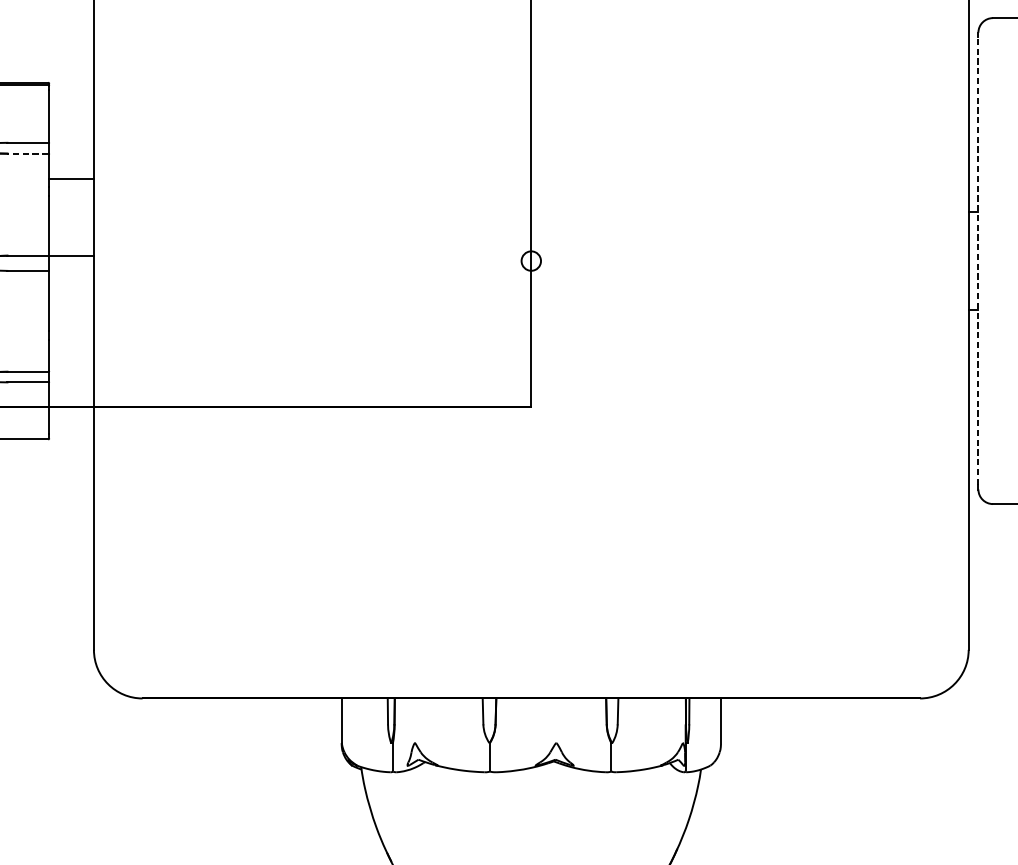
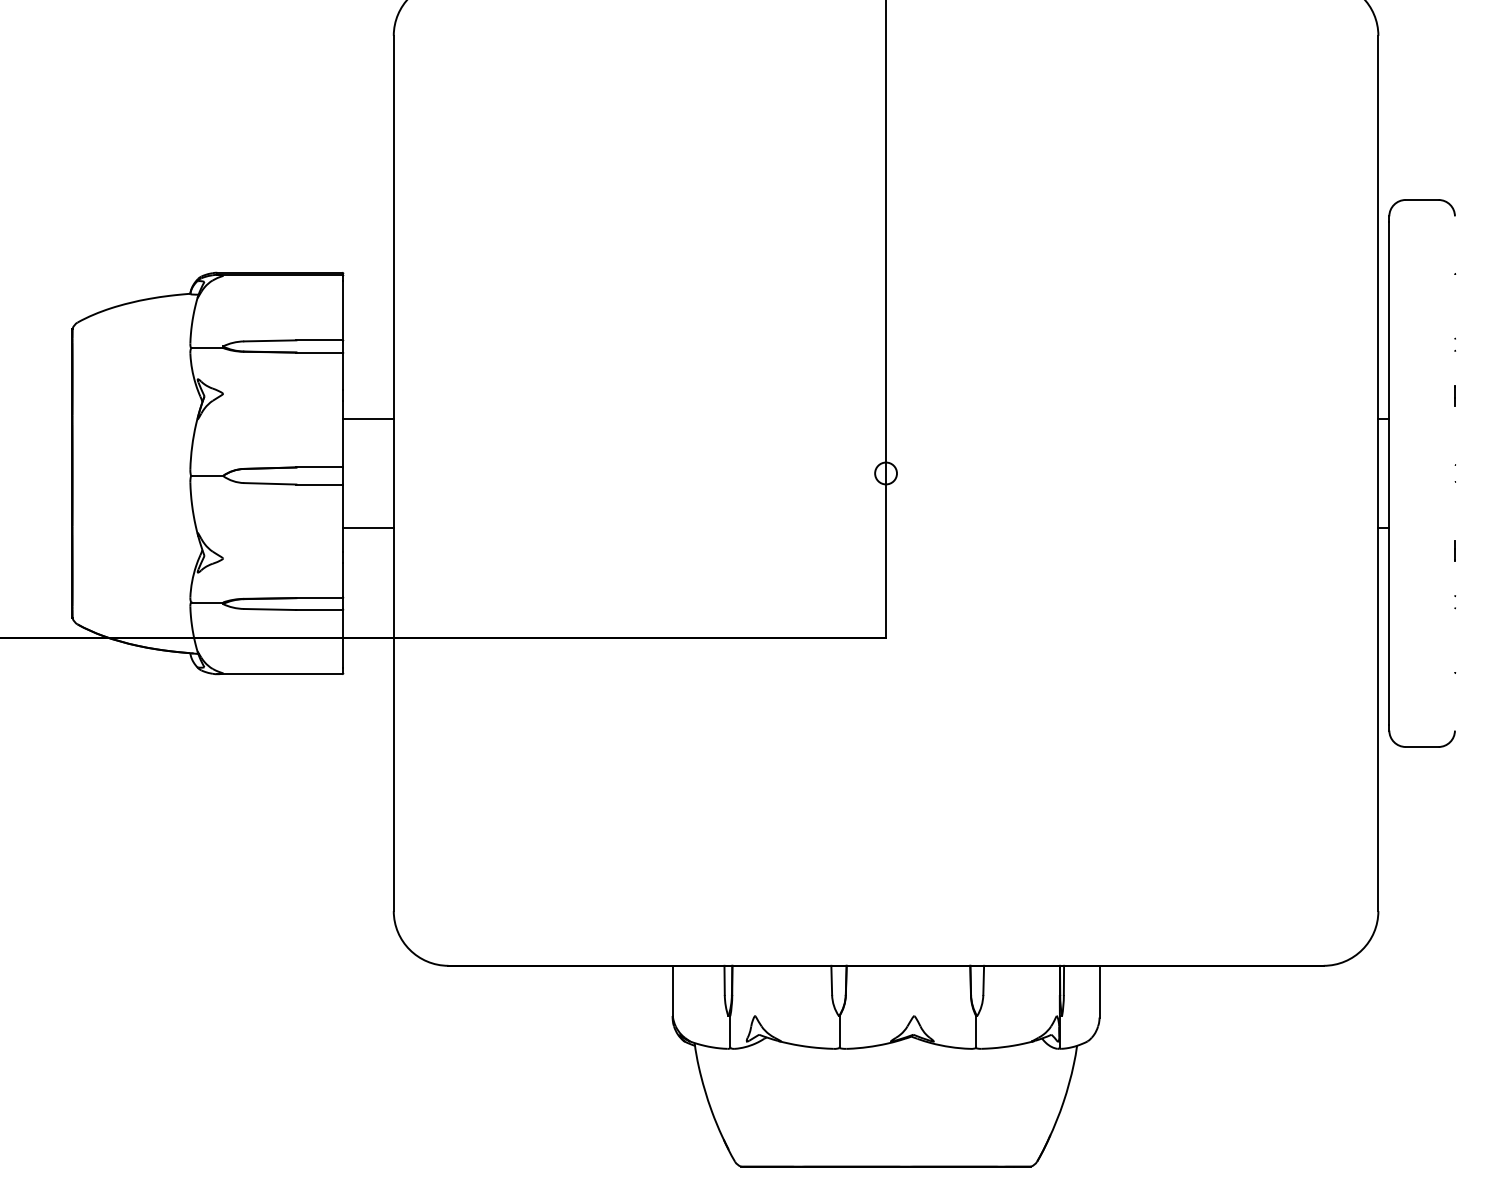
line: (27, 153) -> (319, 352), dashed -> solid
line: (71, 178) -> (368, 418), moved
line: (71, 256) -> (368, 528), moved
line: (978, 261) -> (1389, 473), dashed -> solid

